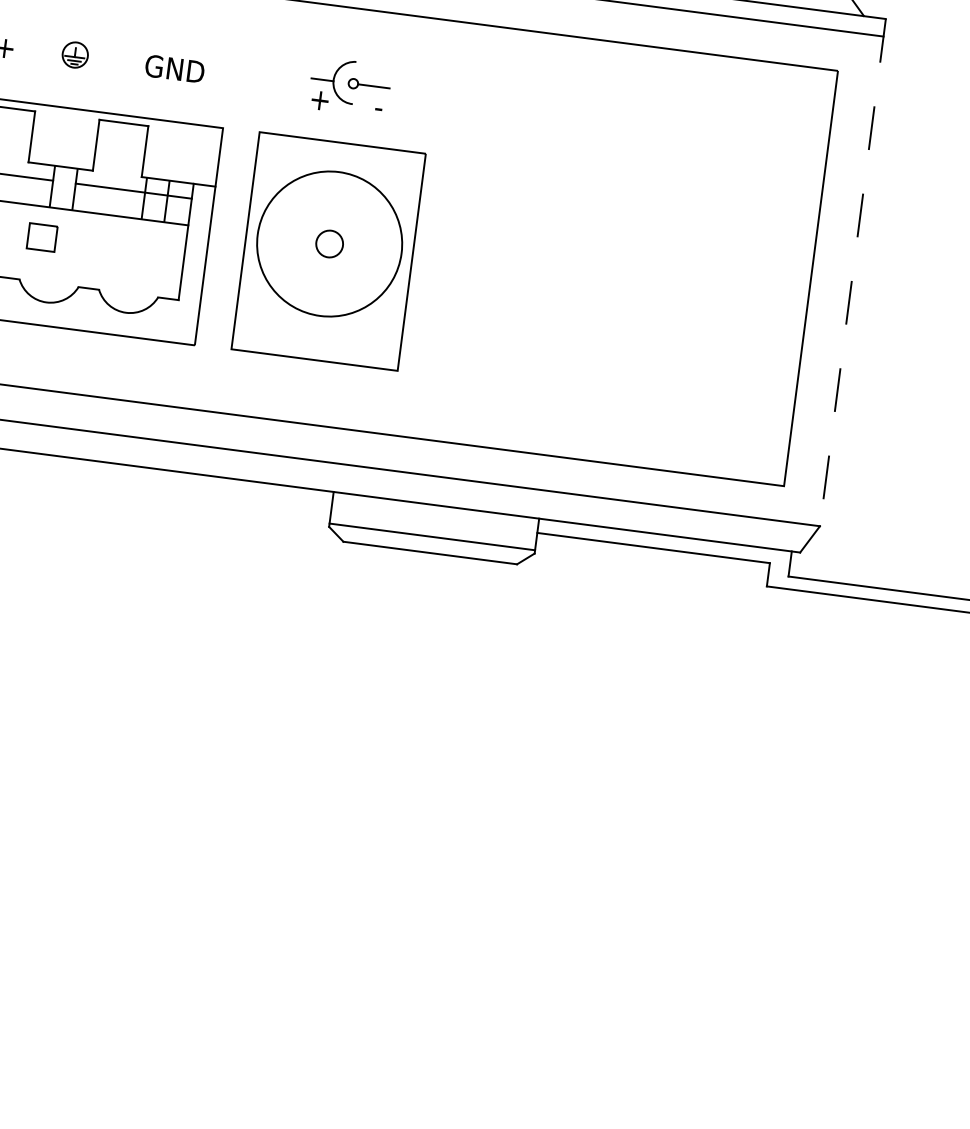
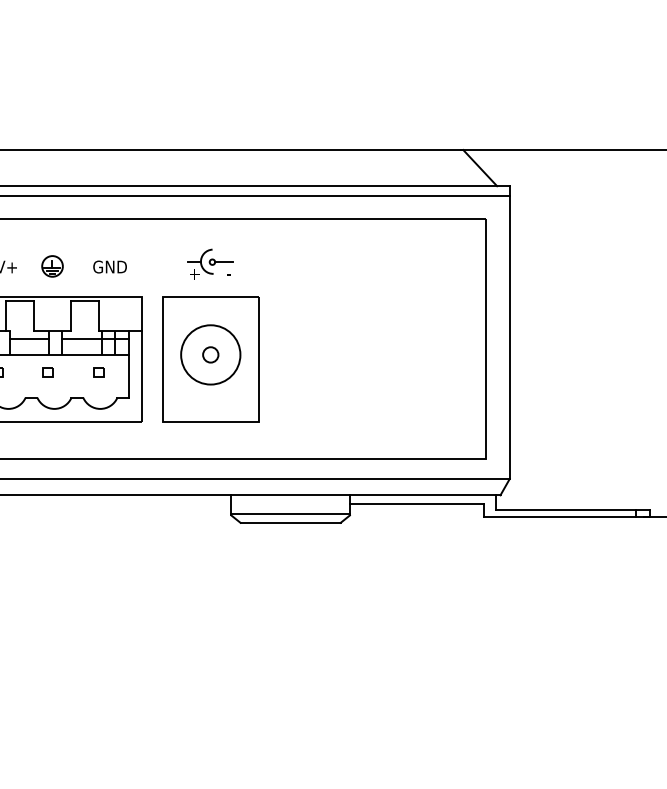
part: (75, 55) -> (52, 266), size x1.43
part: (42, 237) -> (47, 372), size x0.62
circle: (329, 243) -> (210, 354), size x0.71
part: (131, 249) -> (98, 372), added
line: (852, 274) -> (509, 333), dashed -> solid

